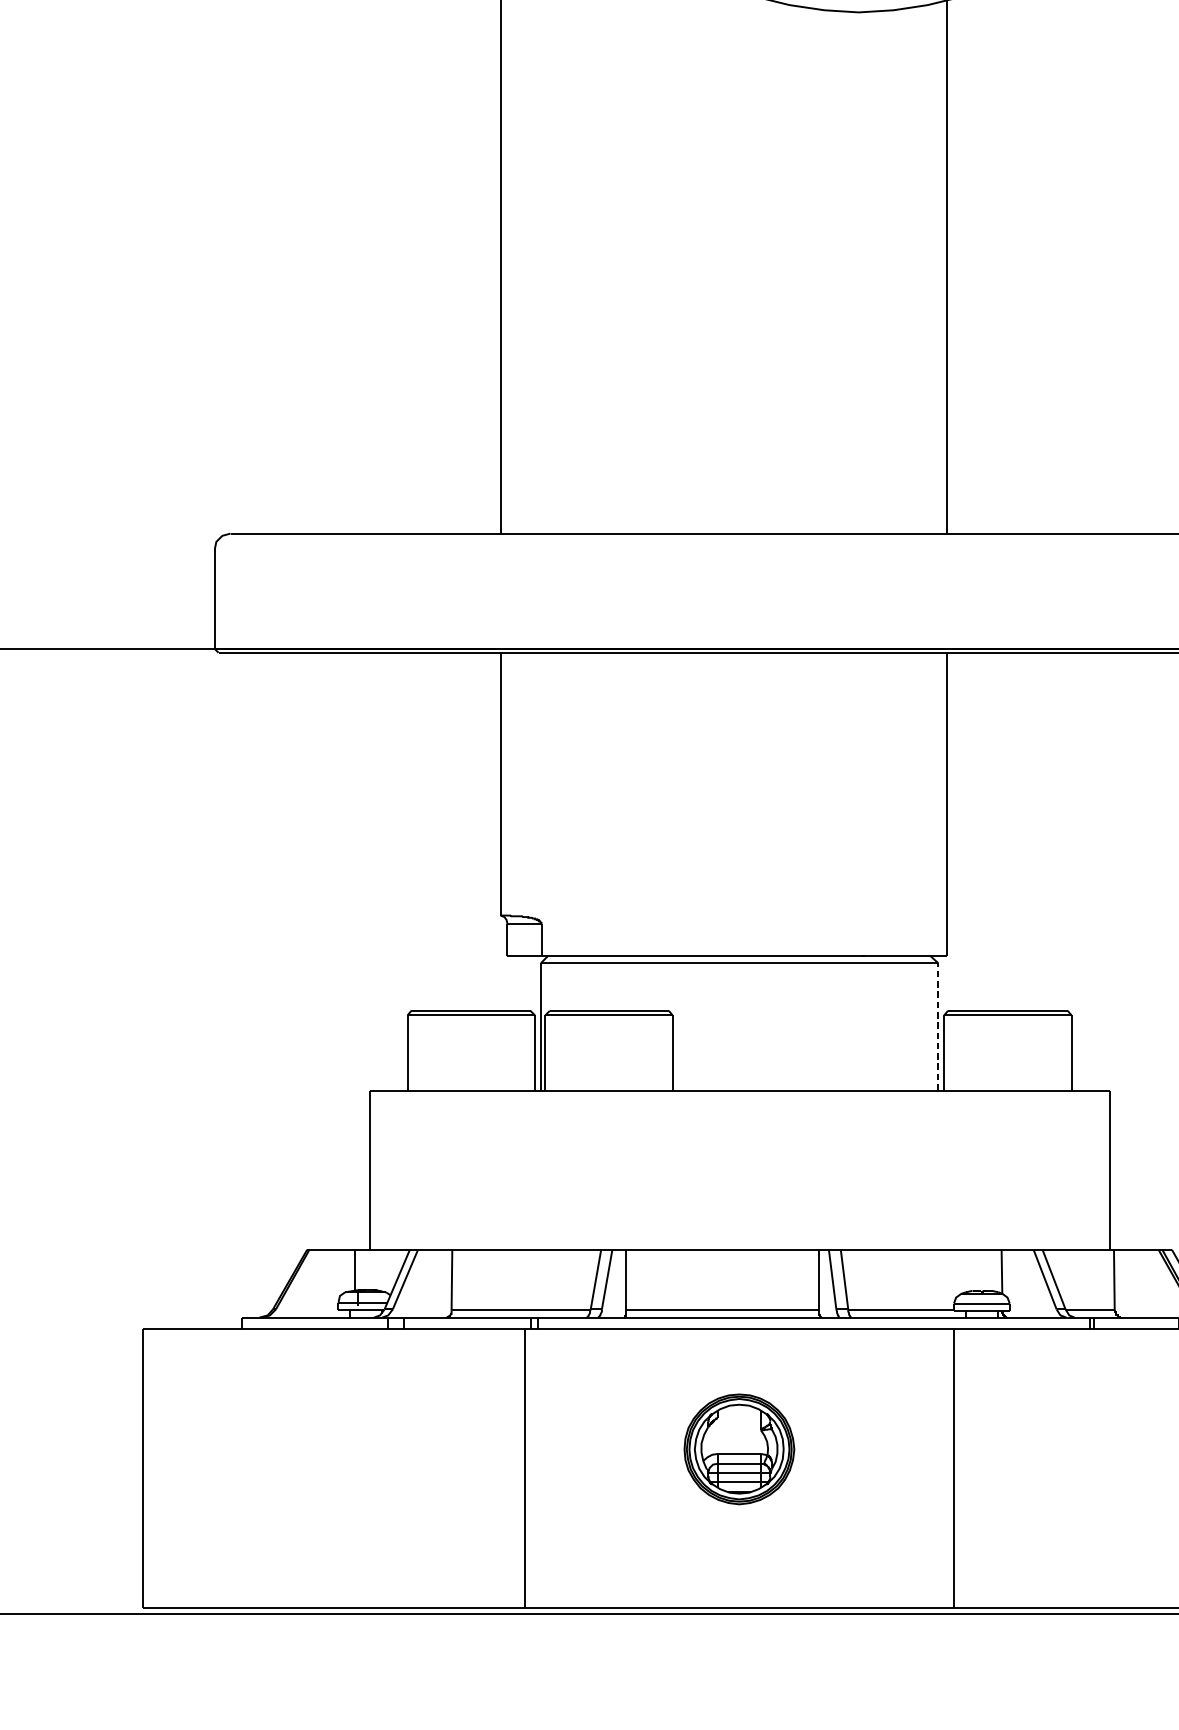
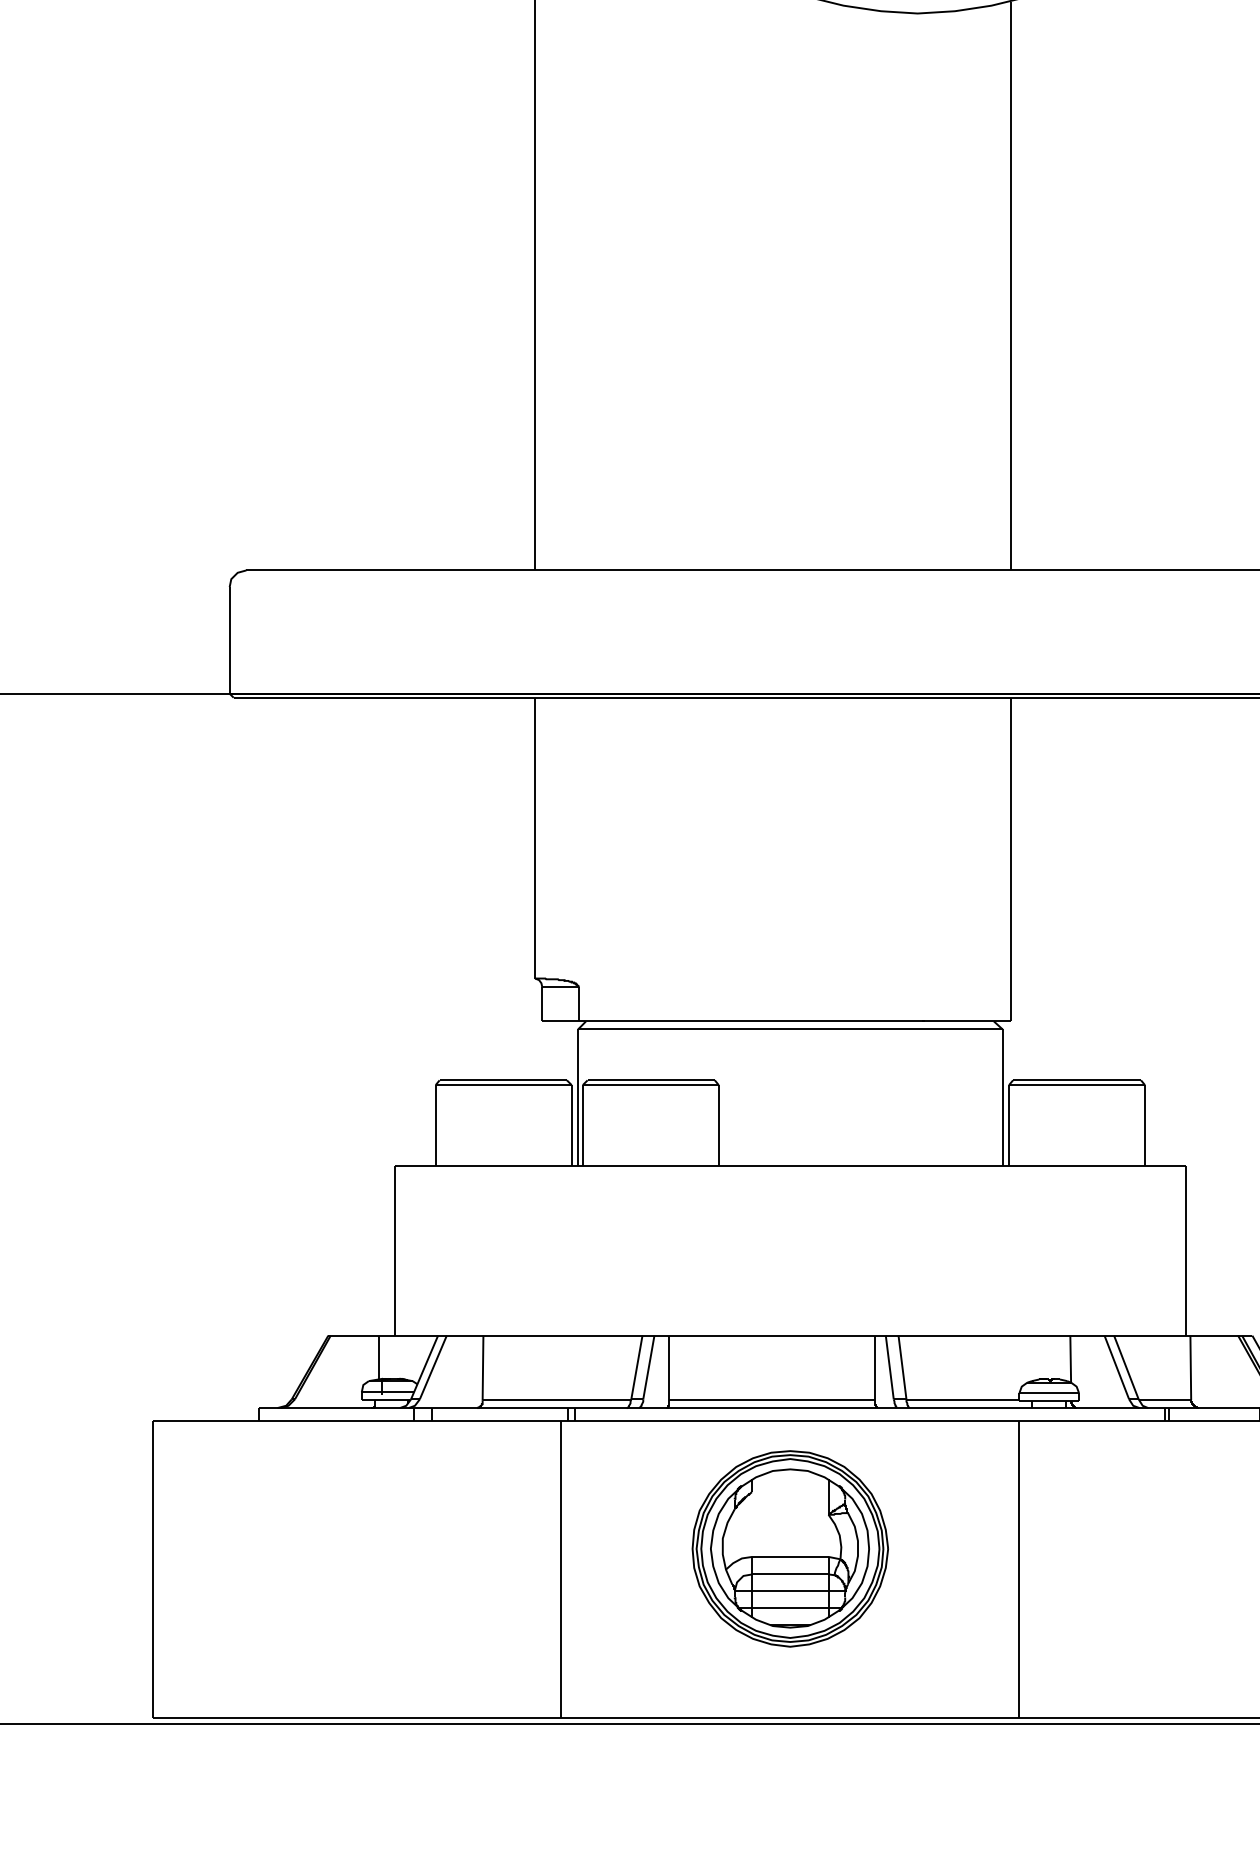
line: (938, 1026) -> (1002, 1097), dashed -> solid
part: (738, 1449) -> (789, 1548), size x1.67

